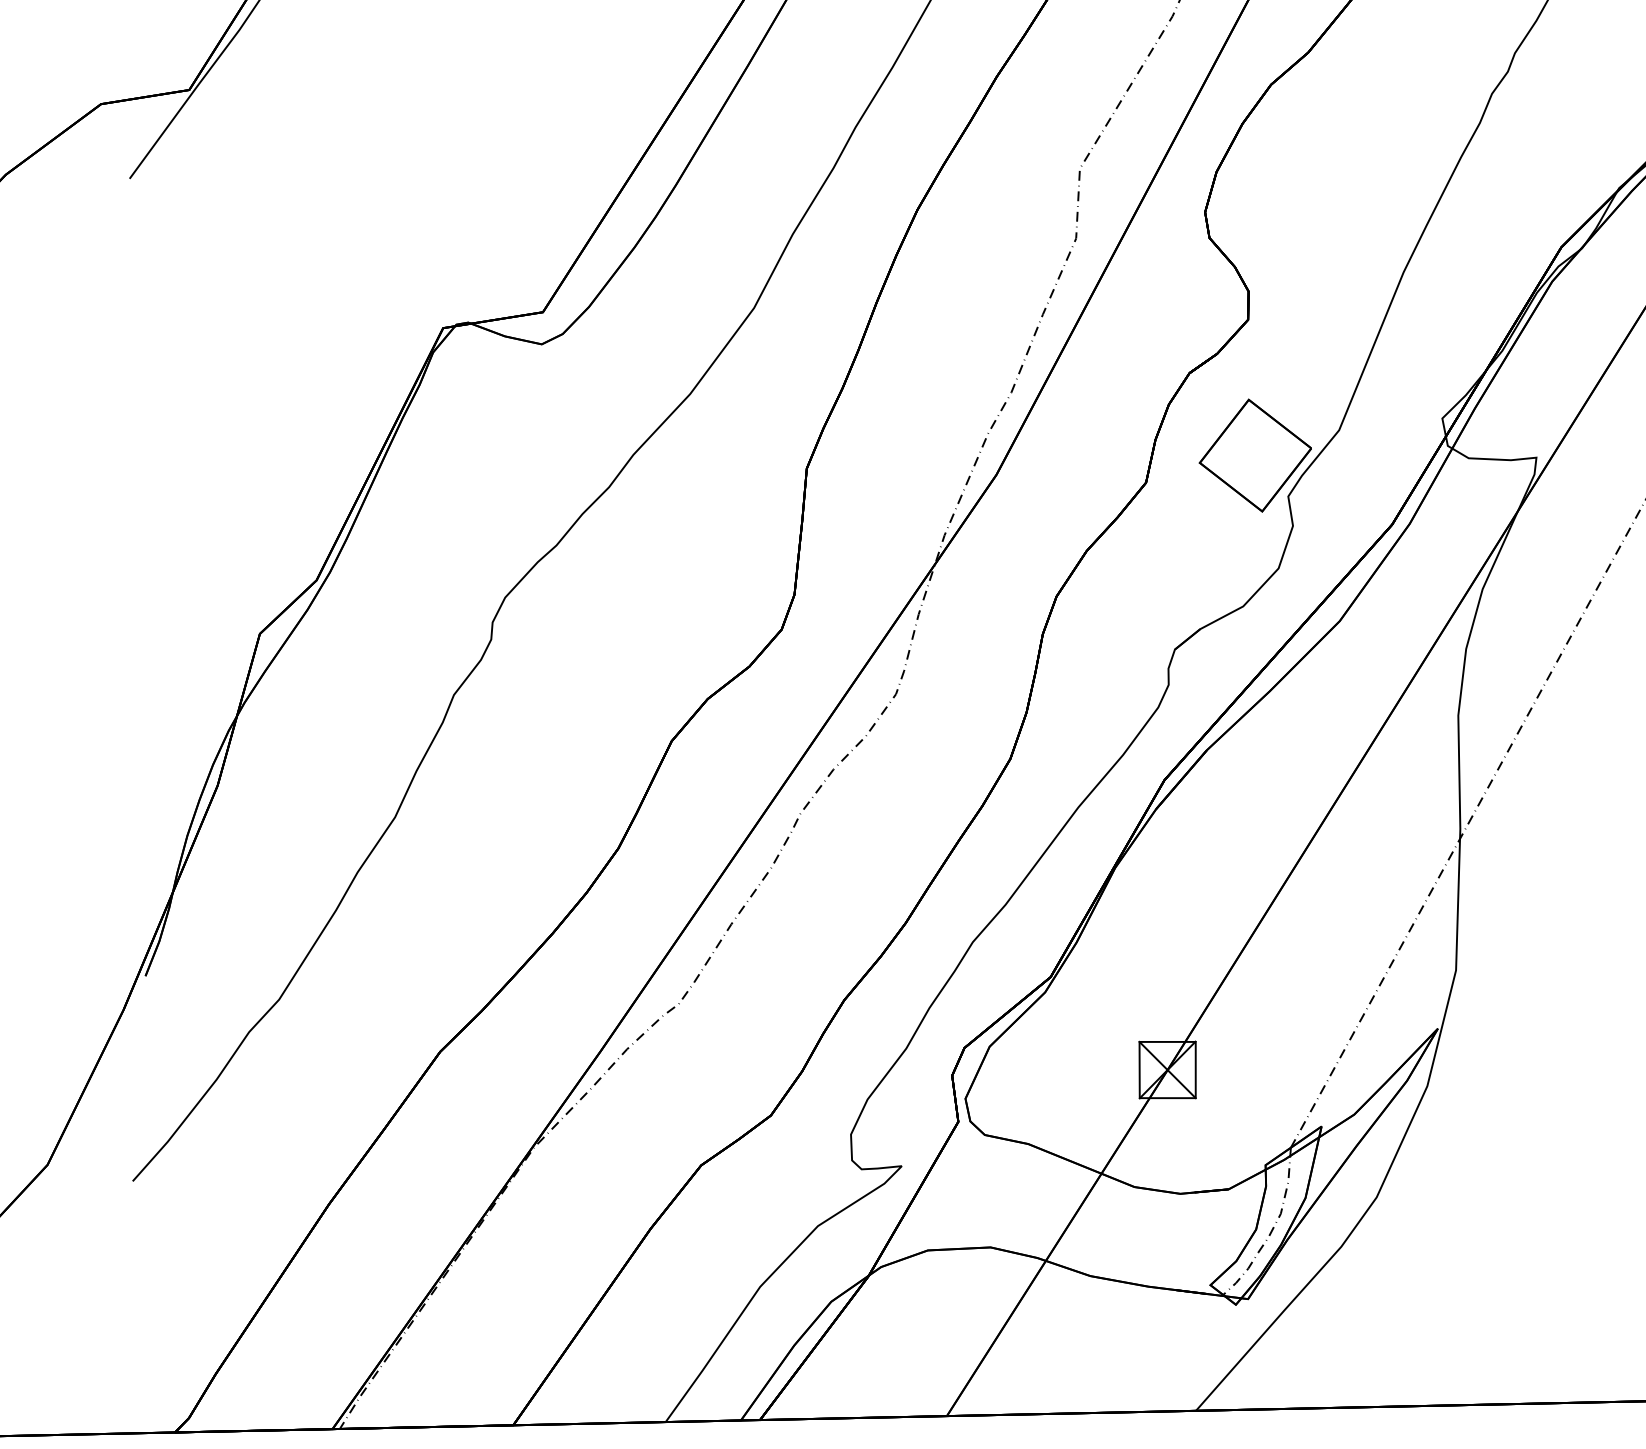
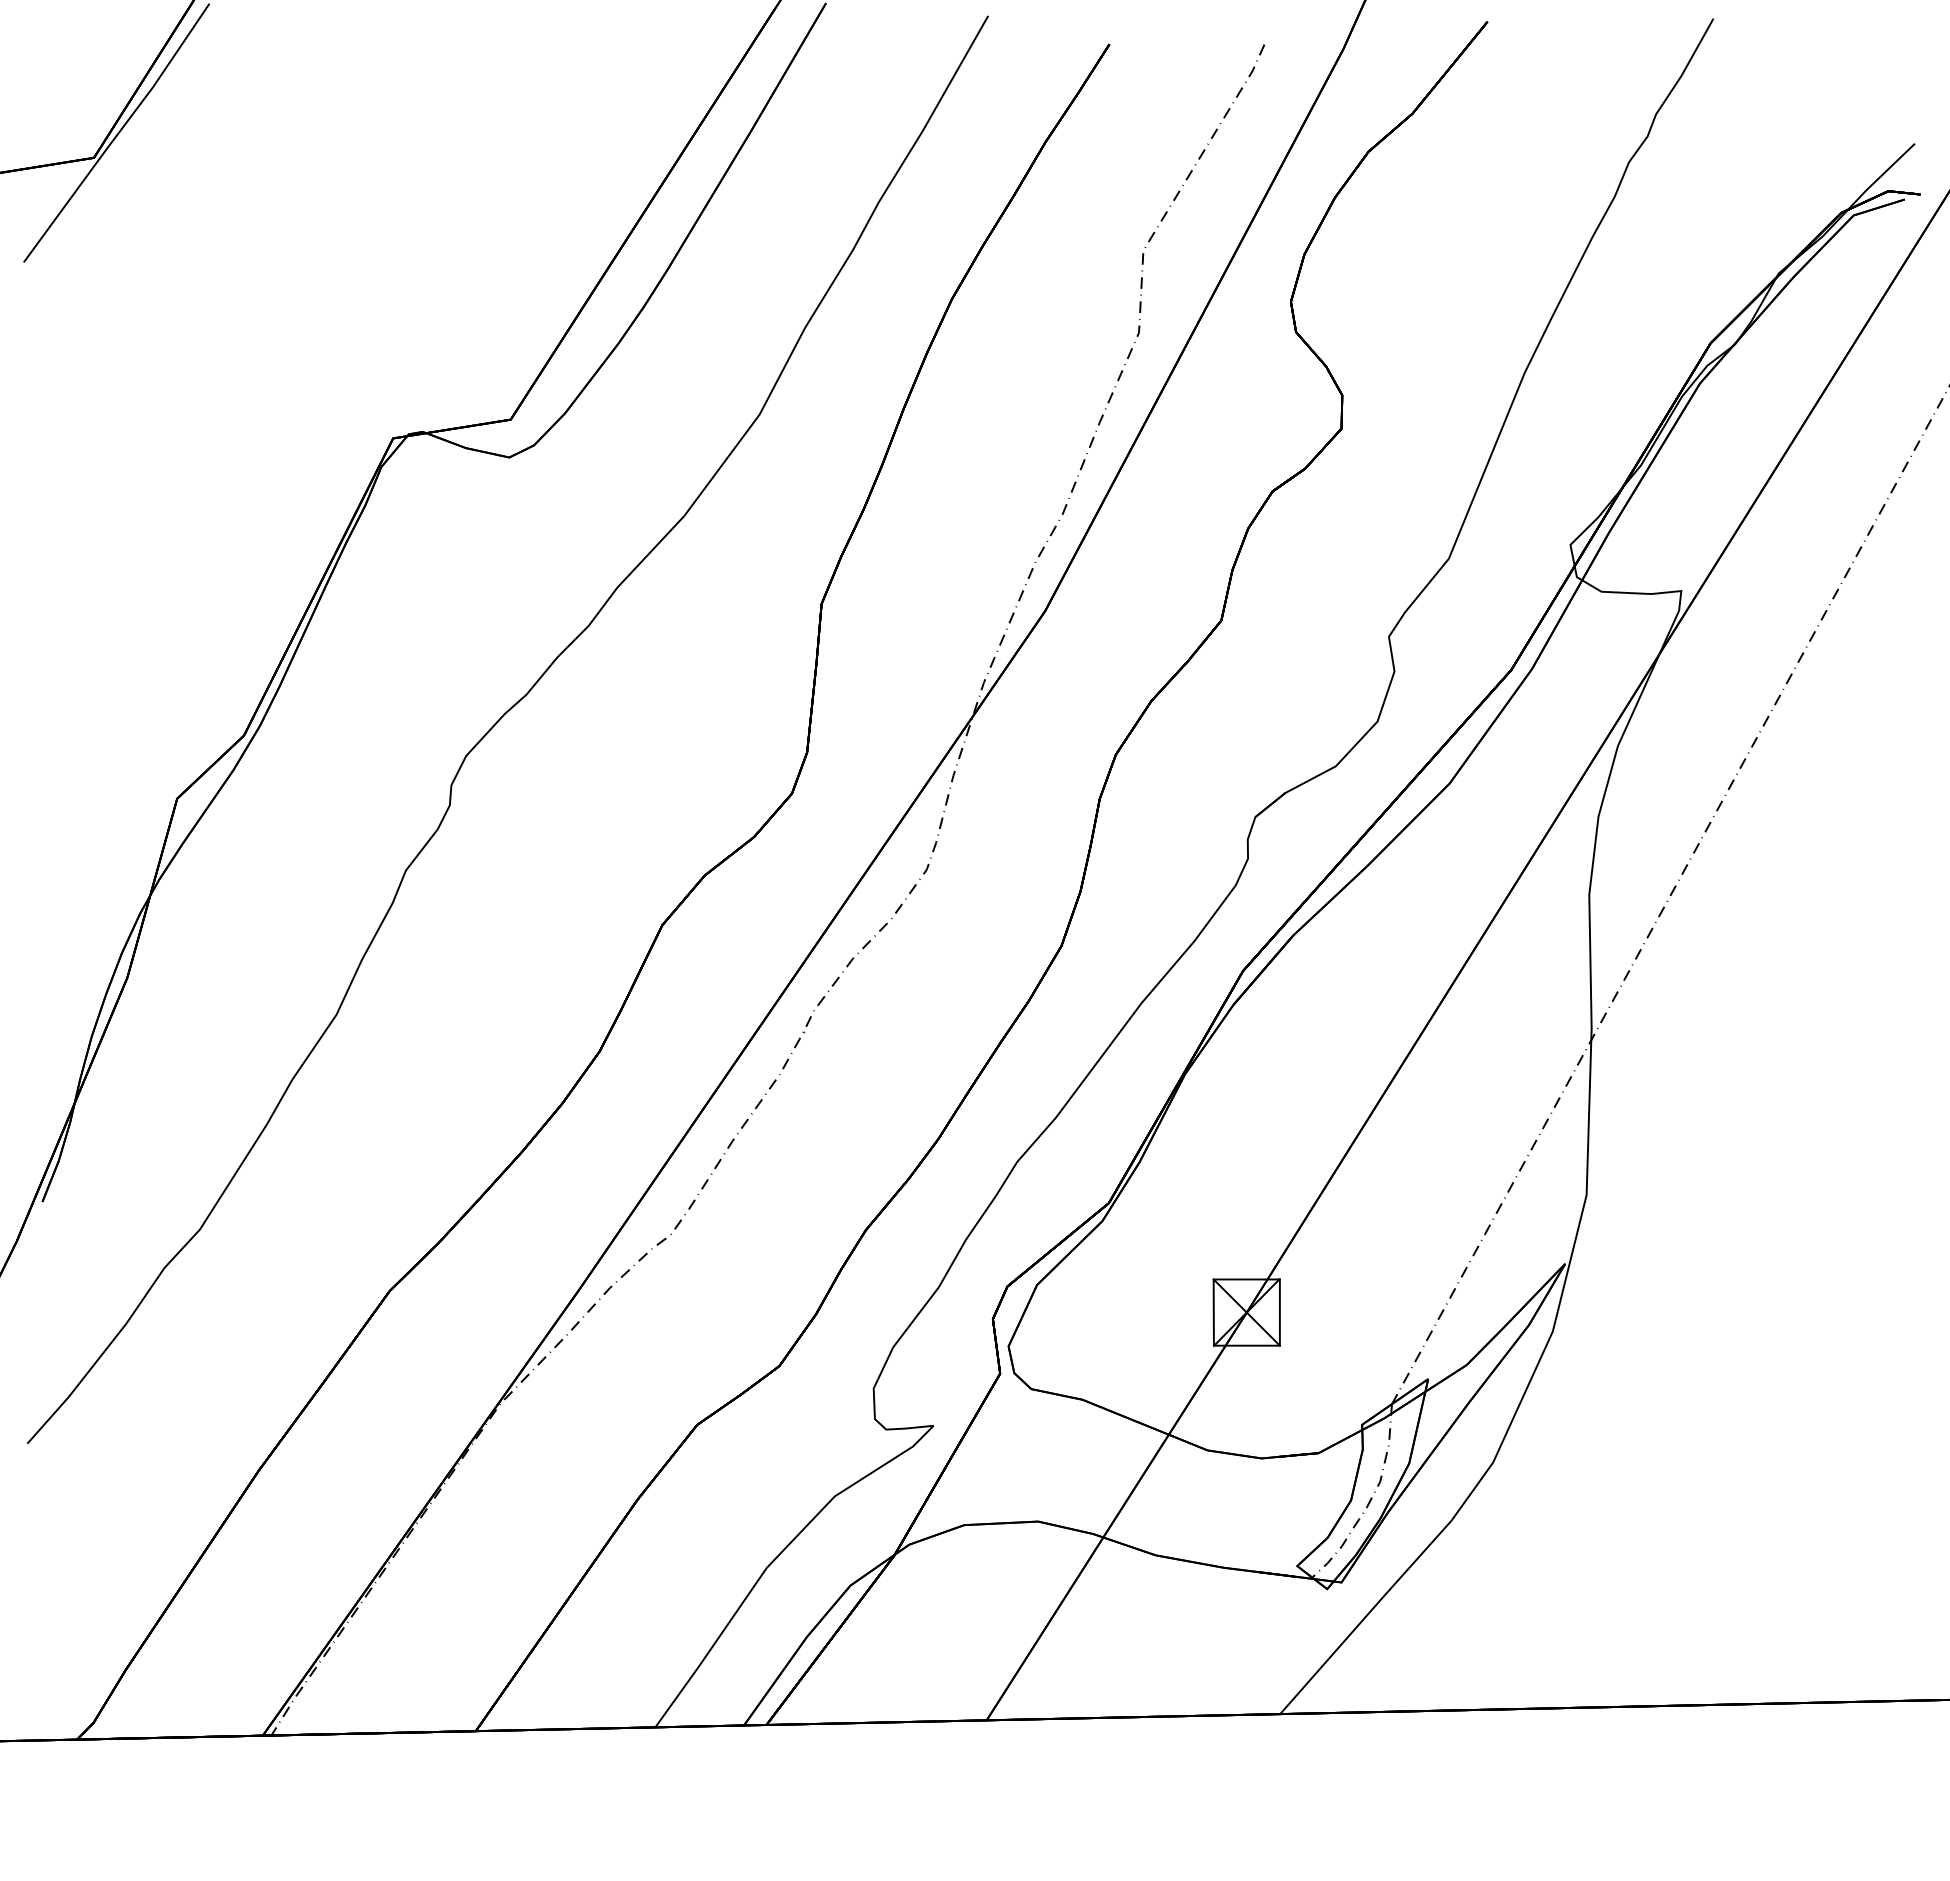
part: (1254, 455) -> (1349, 588), removed

